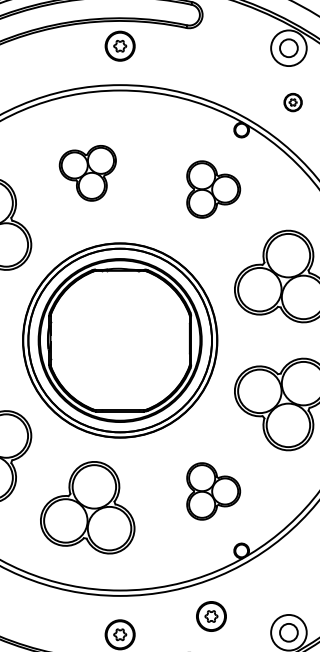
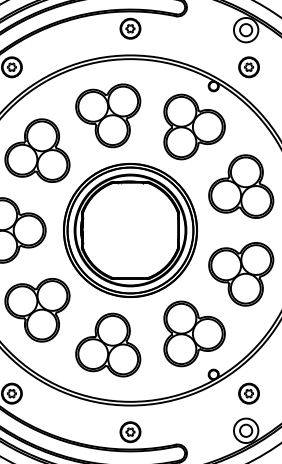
part: (292, 102) -> (248, 67), size x1.67
part: (88, 172) -> (108, 115), size x1.67
part: (213, 188) -> (194, 126), size x1.67
part: (213, 490) -> (194, 333), size x1.67
part: (210, 616) -> (248, 393), moved

